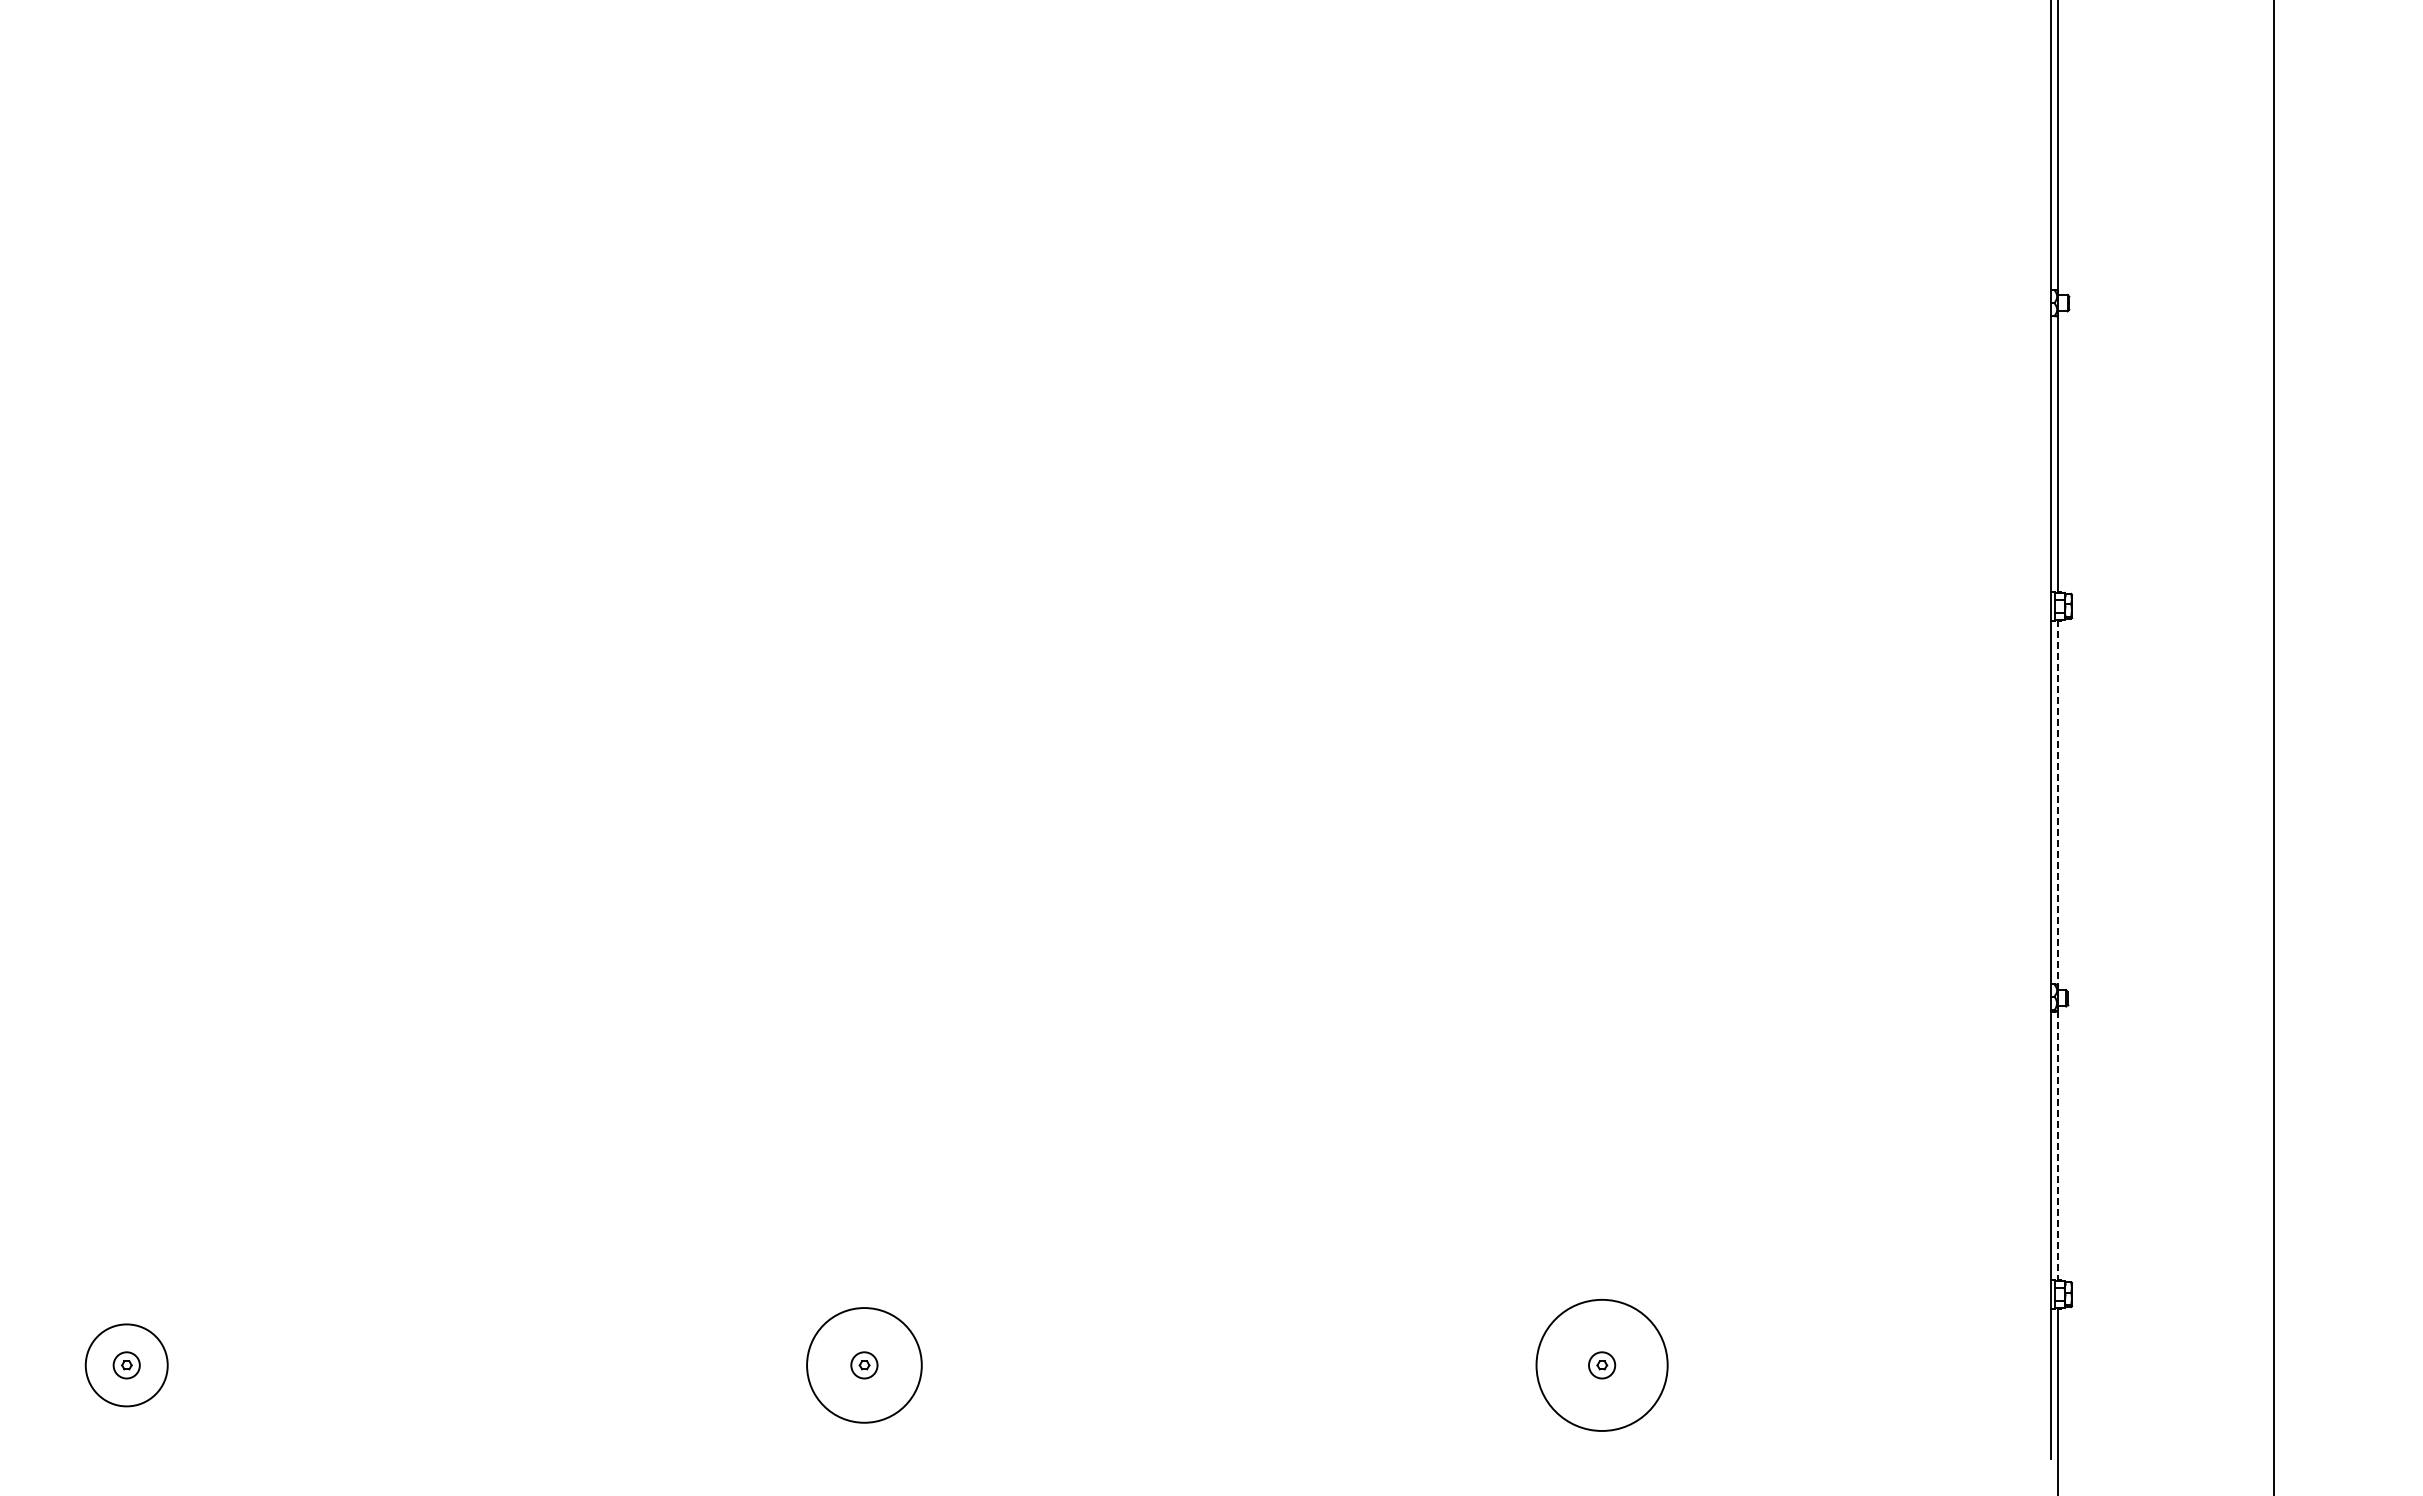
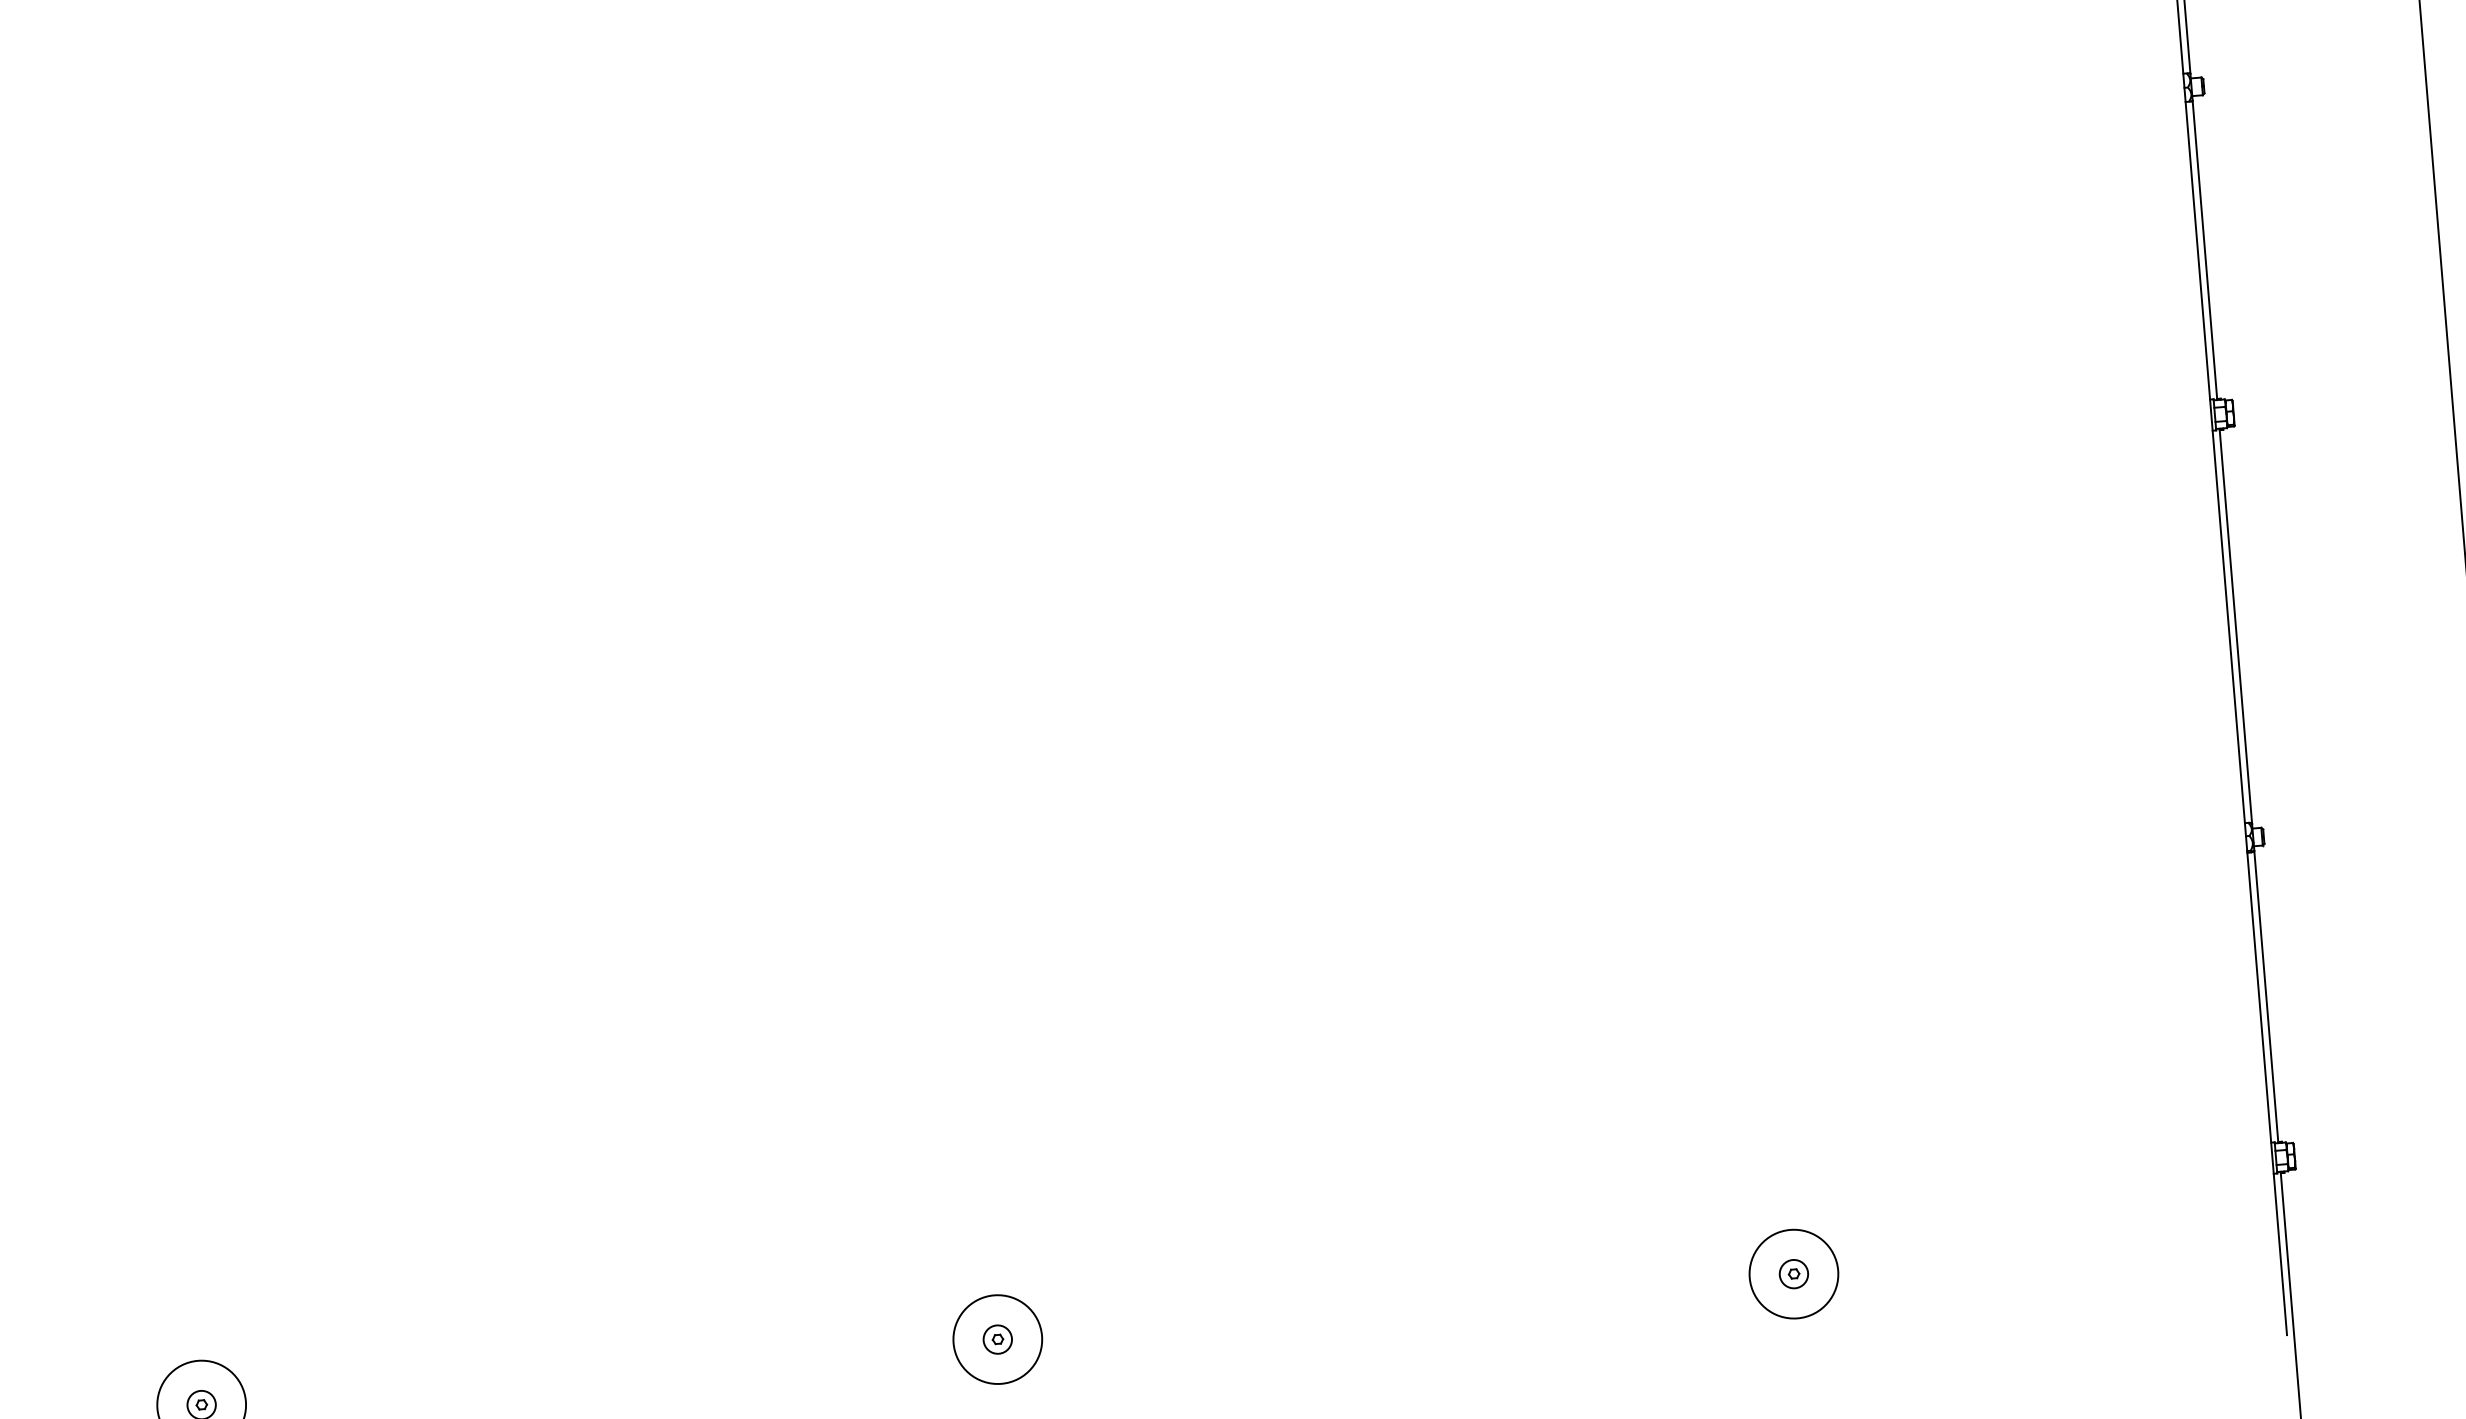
line: (2057, 803) -> (2235, 627), dashed -> solid
line: (2057, 1146) -> (2266, 997), dashed -> solid
circle: (864, 1365) -> (997, 1339), size x0.71
circle: (1602, 1365) -> (1794, 1274), size x0.62

